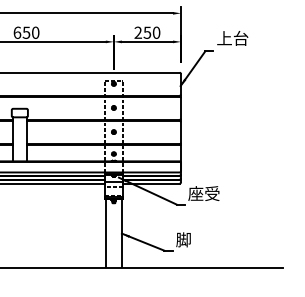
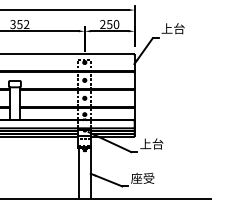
text: (26, 32) -> (19, 24), 650 -> 352
text: (203, 193) -> (151, 143), 座受 -> 上台
text: (191, 239) -> (142, 178), 脚 -> 座受

